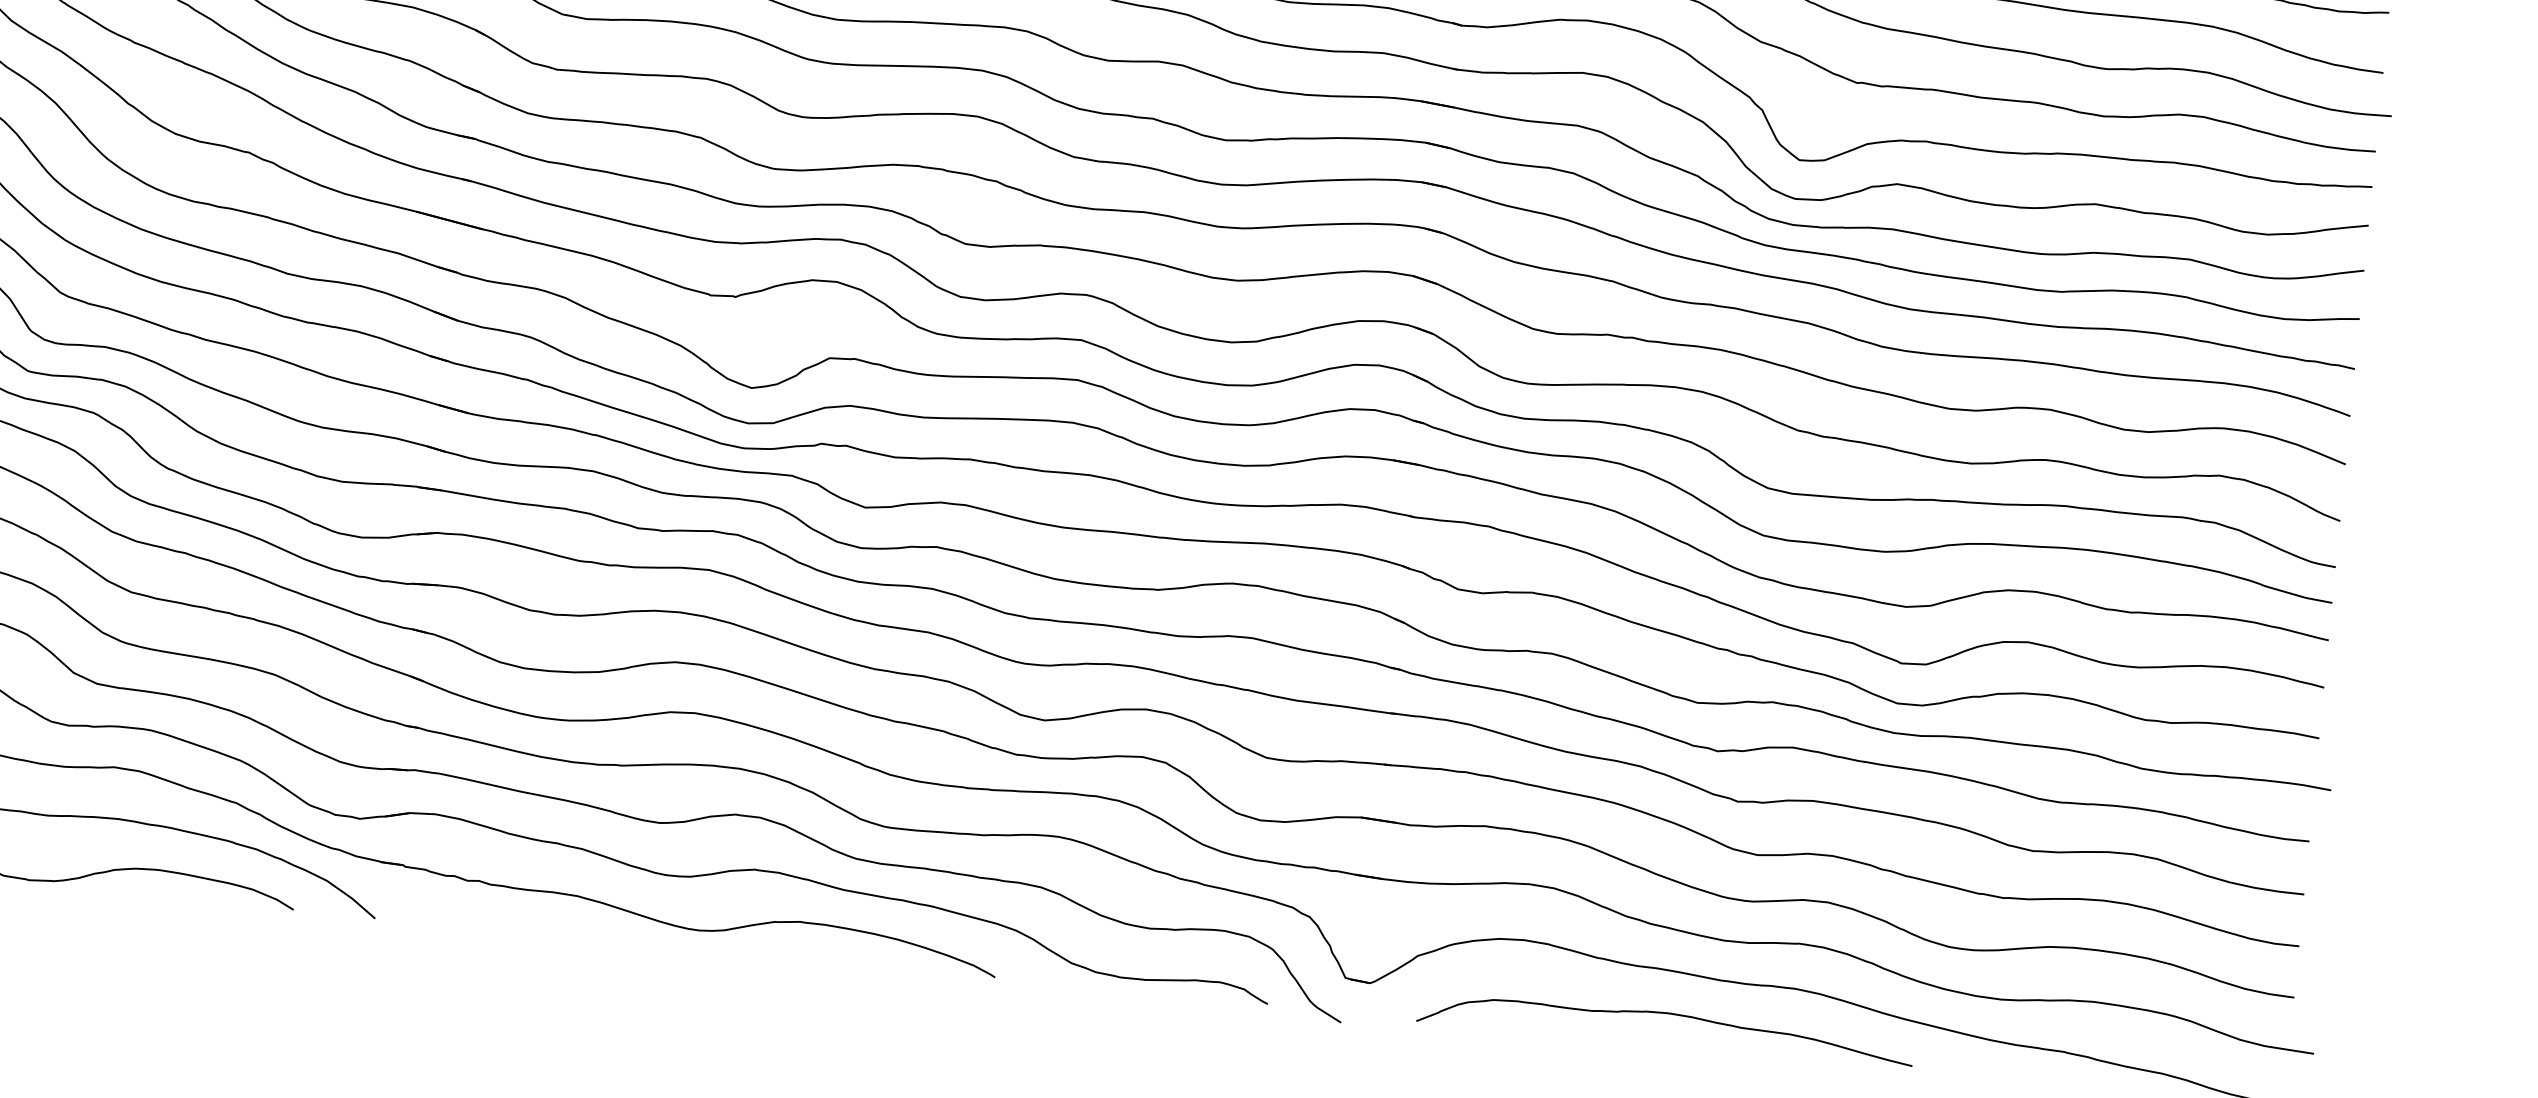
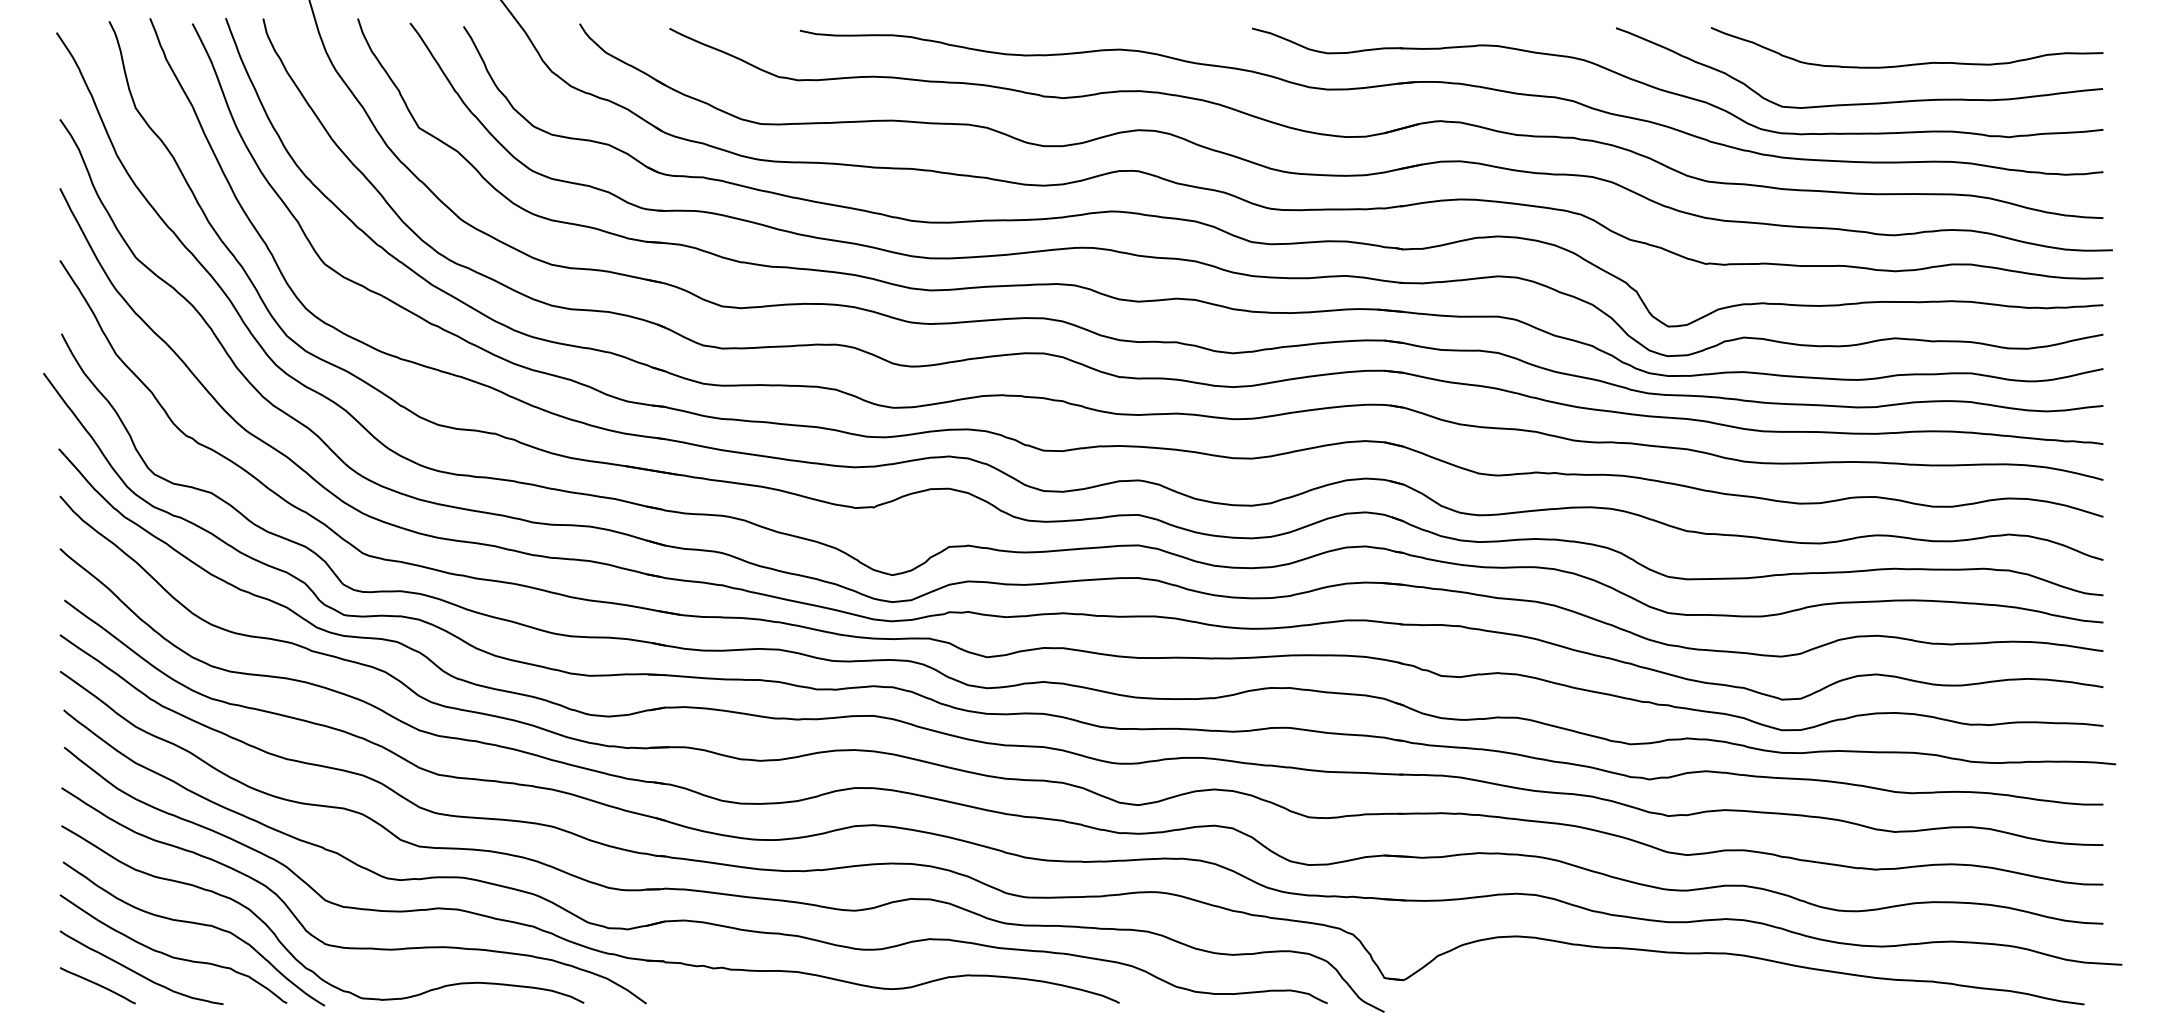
curve: (1667, 1014) -> (1630, 982), removed

